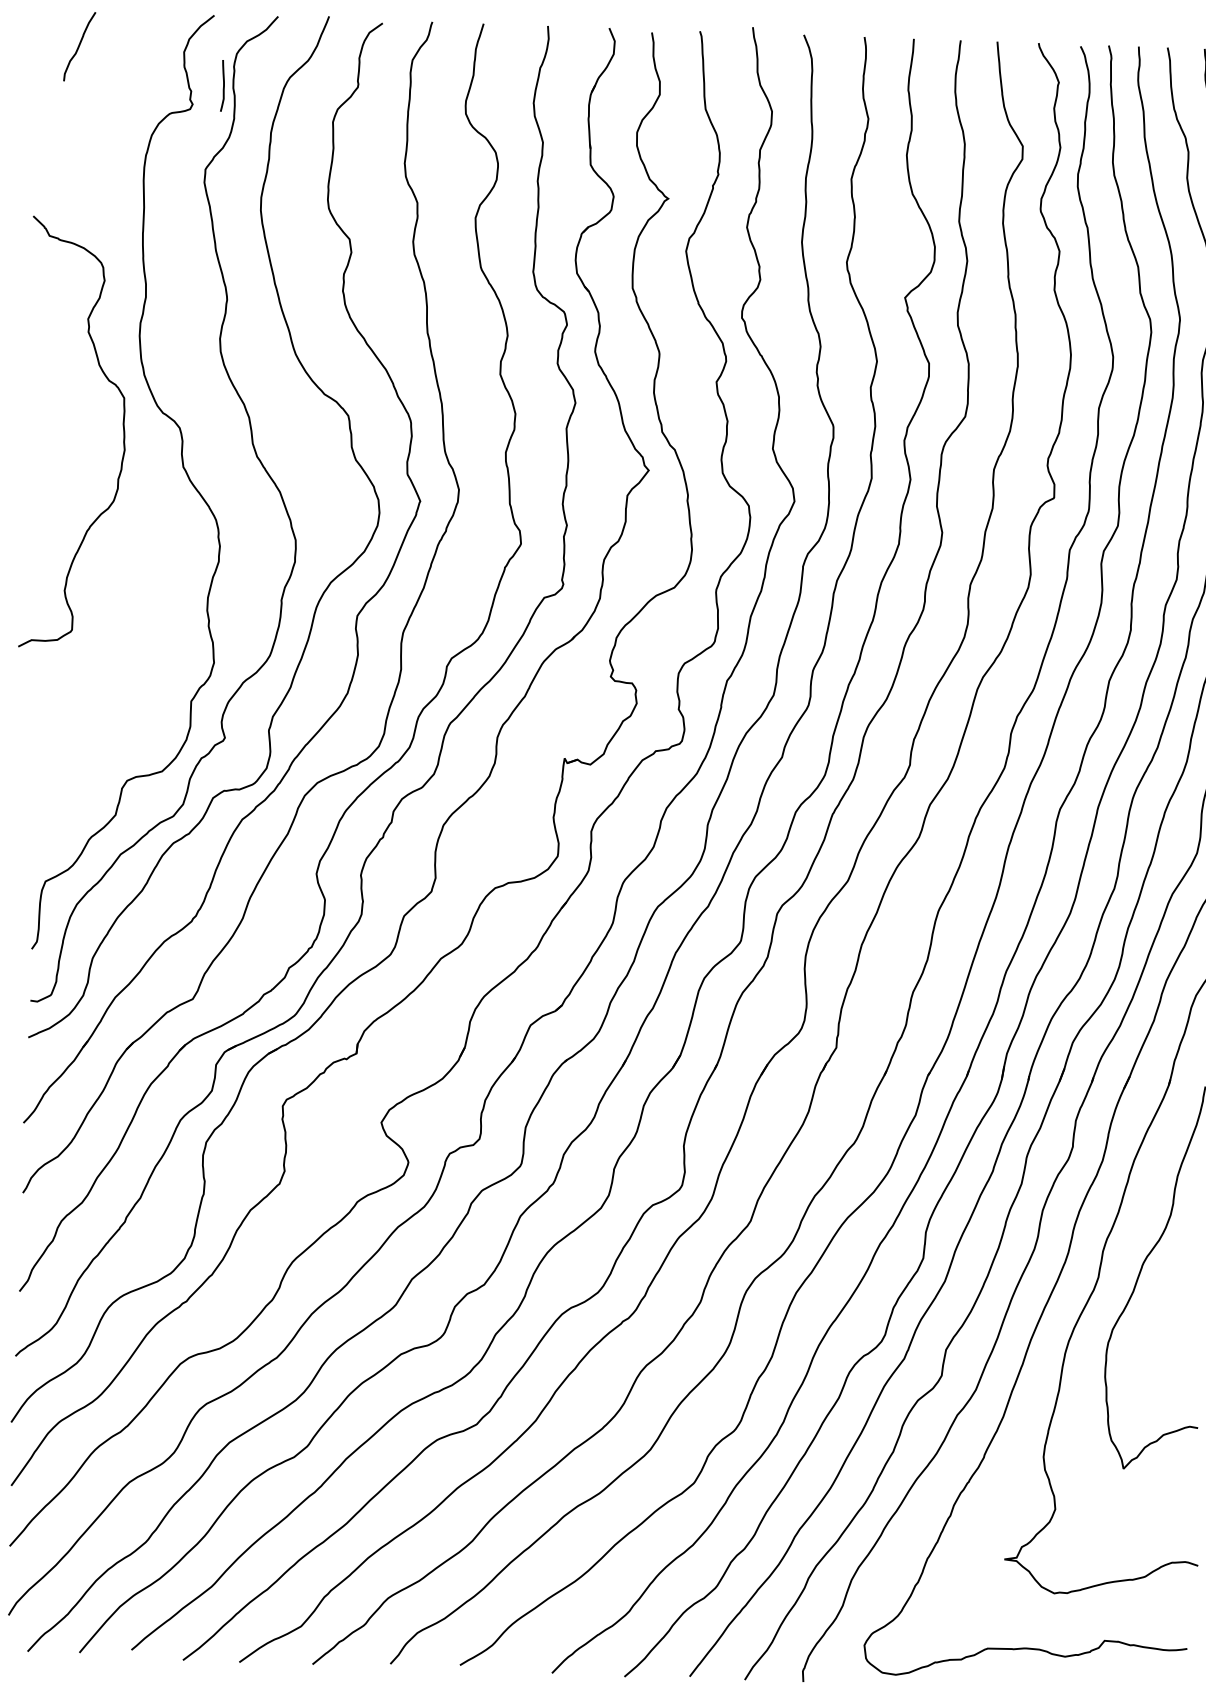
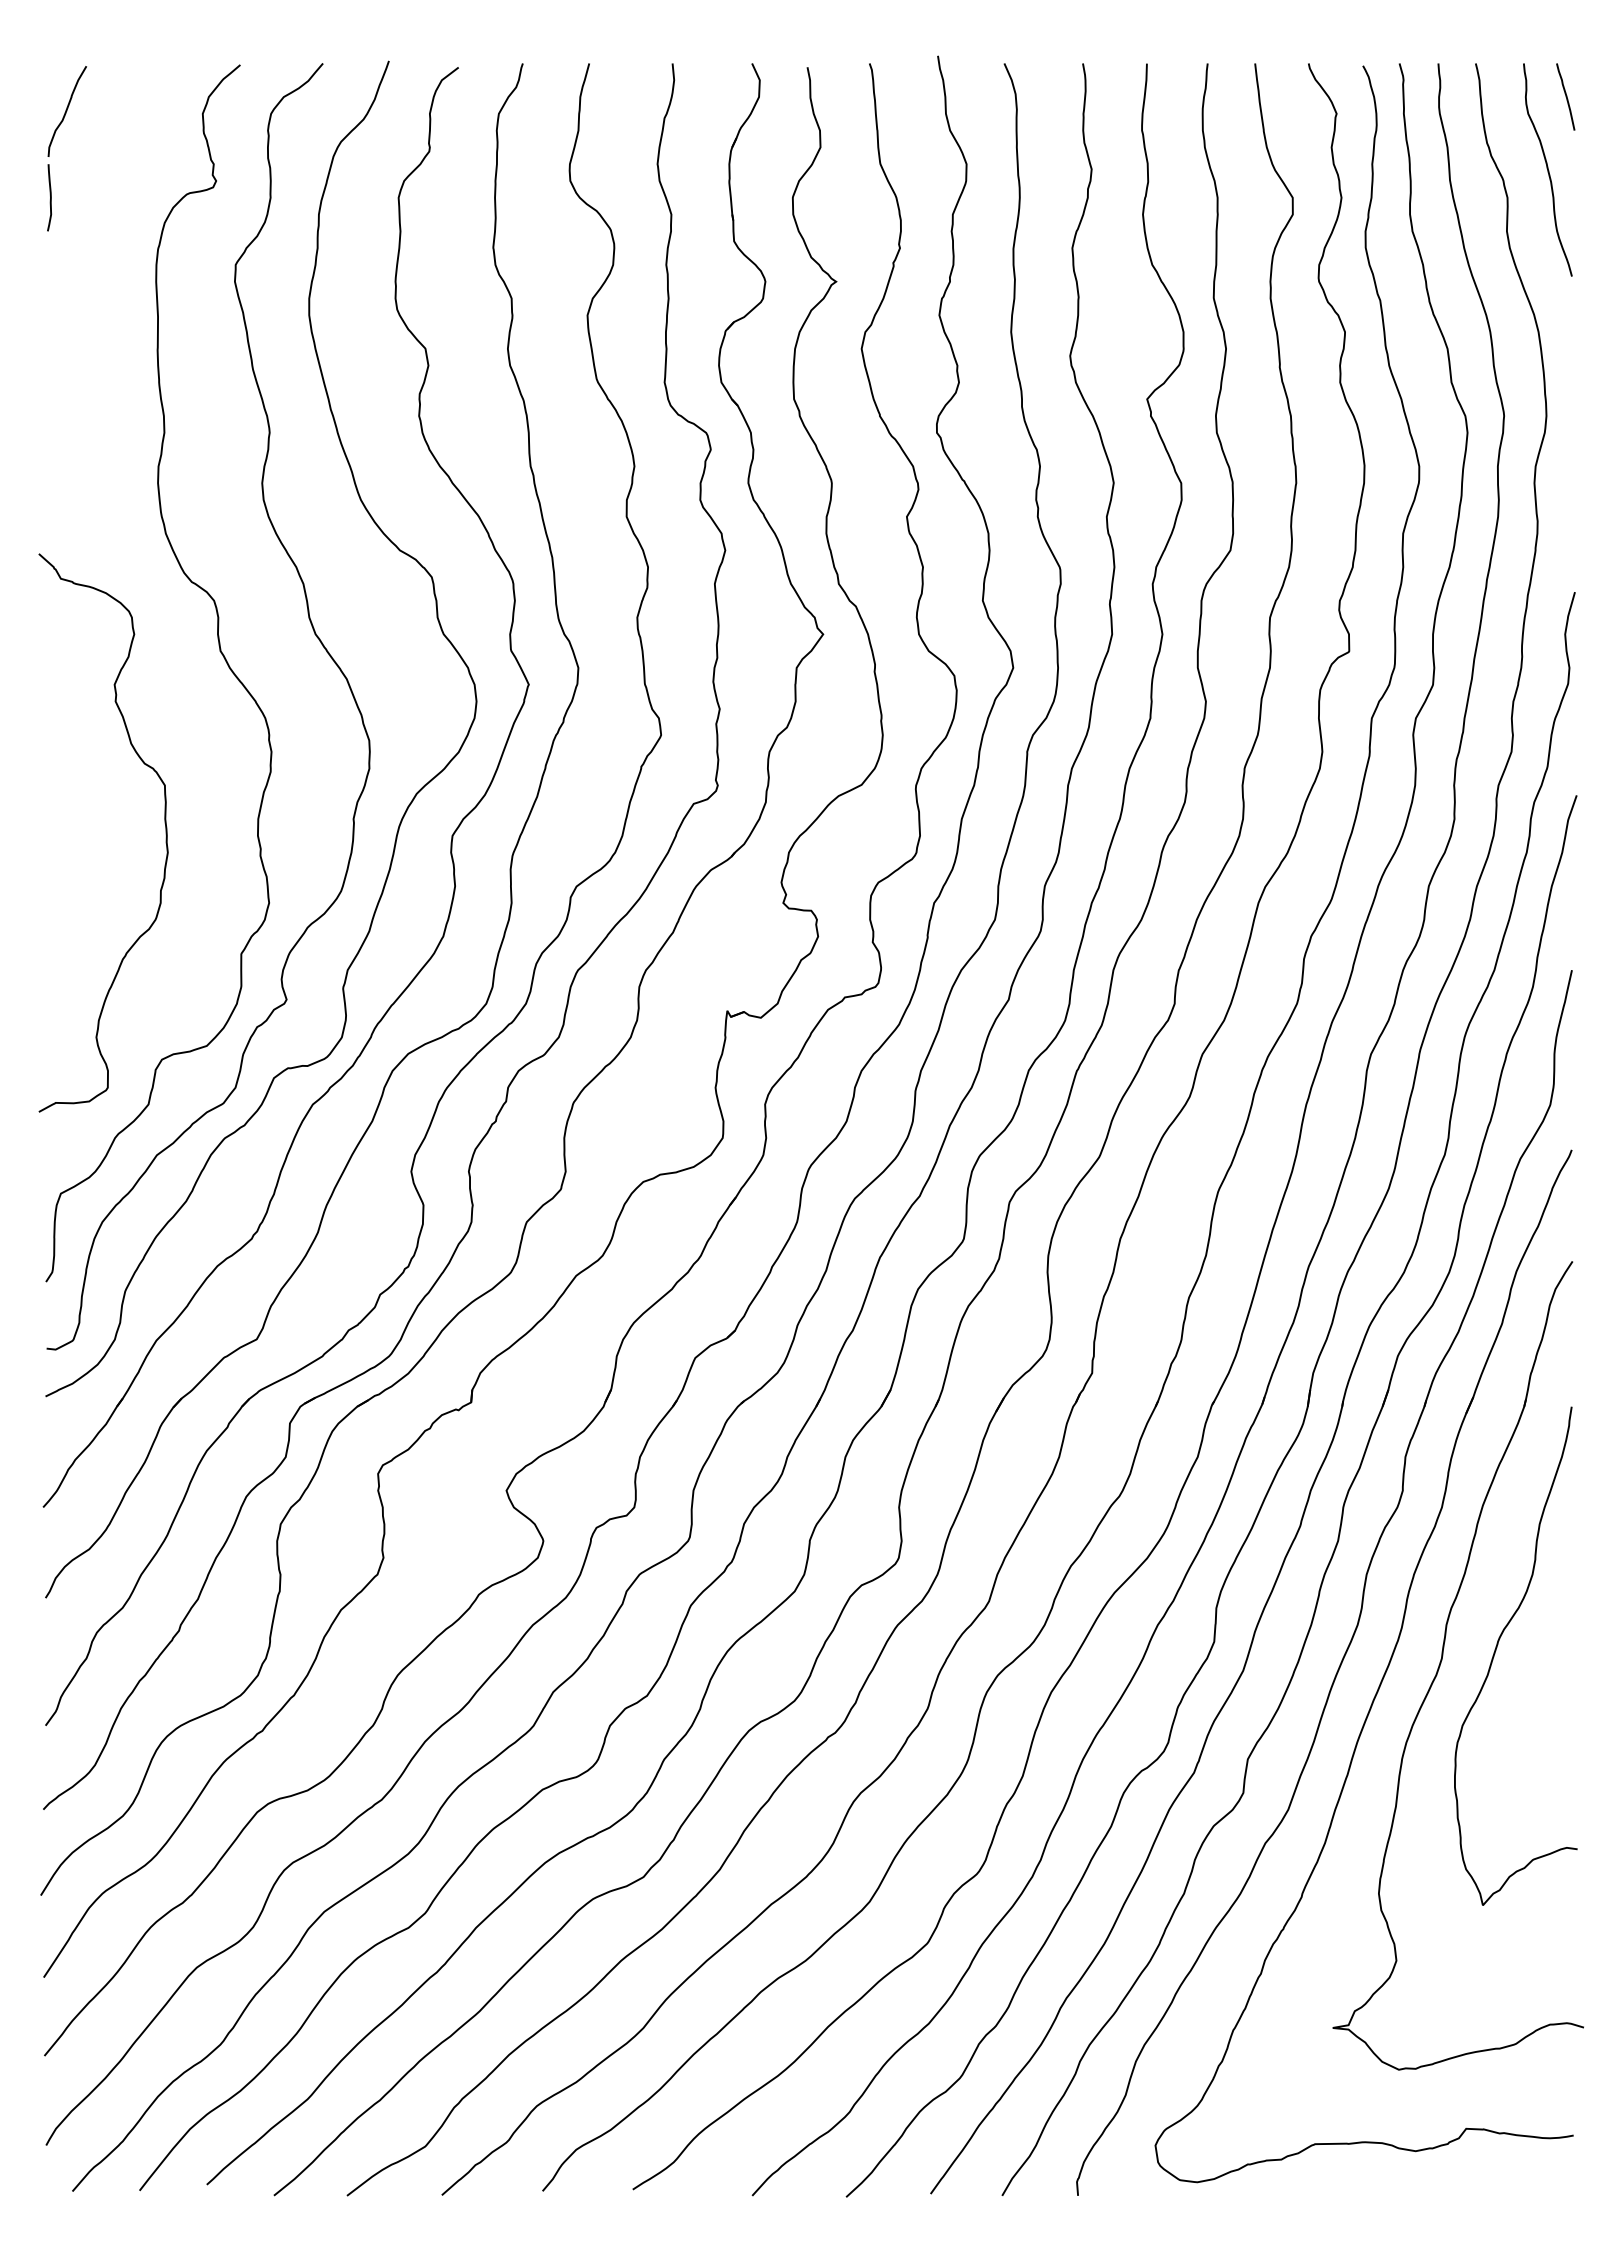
curve: (223, 85) -> (50, 197), moved
curve: (122, 427) -> (164, 823), moved

